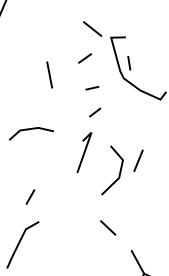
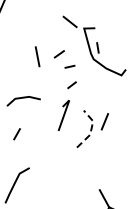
line: (83, 58) -> (58, 54), moved
line: (120, 171) -> (91, 129), solid -> dashed
line: (29, 197) -> (16, 134), moved
line: (107, 227) -> (81, 172), removed

